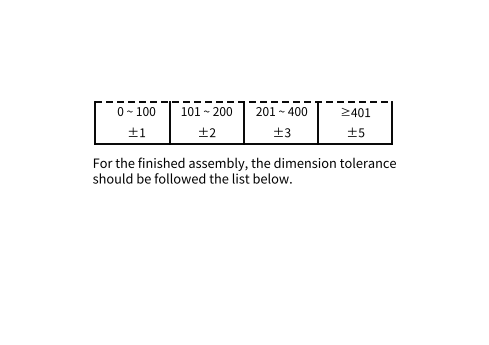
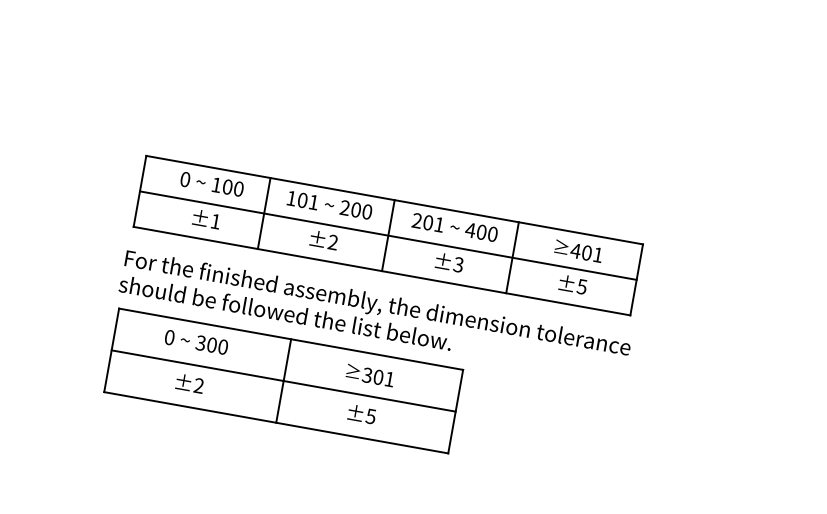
line: (243, 101) -> (394, 199), dashed -> solid
line: (243, 123) -> (387, 236), added
part: (197, 217) -> (282, 379), added

